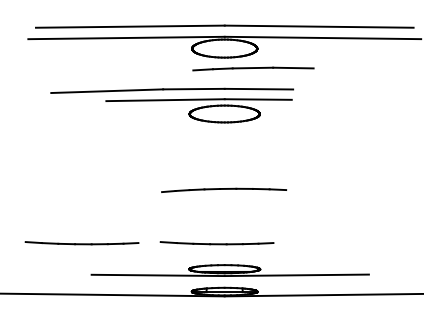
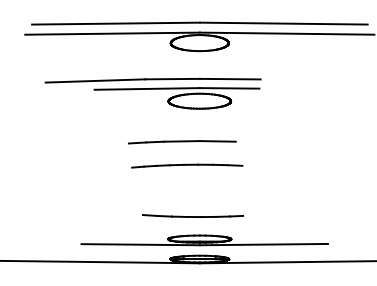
line: (253, 69) -> (182, 142), moved
part: (224, 189) -> (187, 165), moved
line: (81, 243) -> (72, 216), removed

